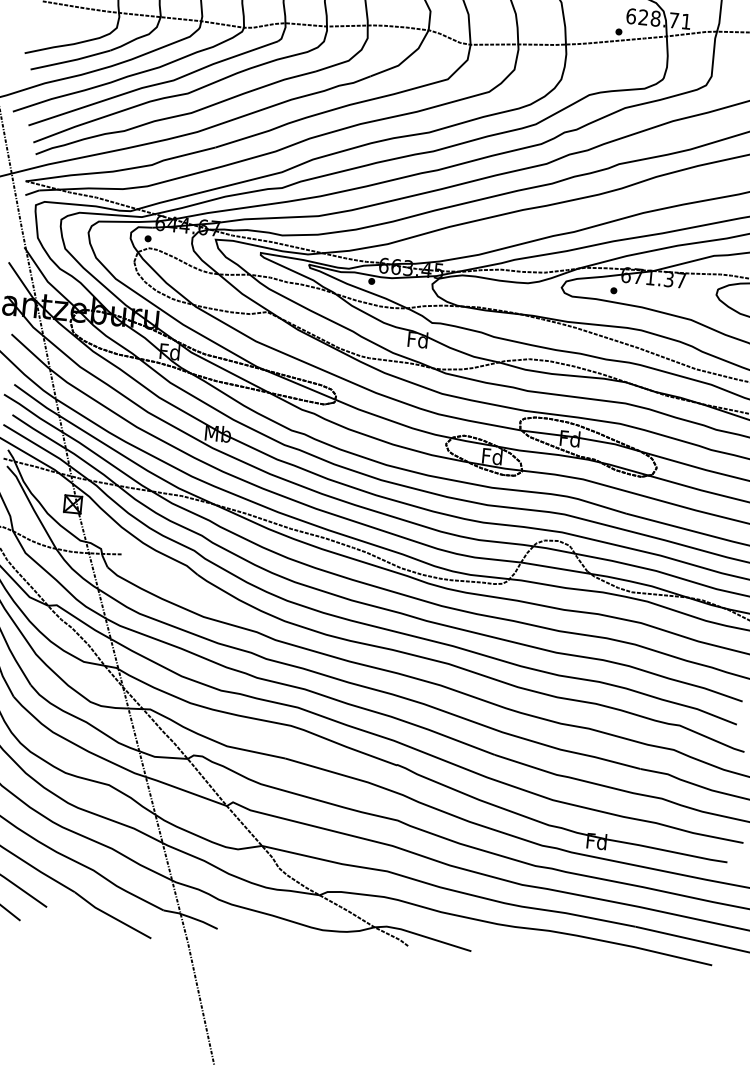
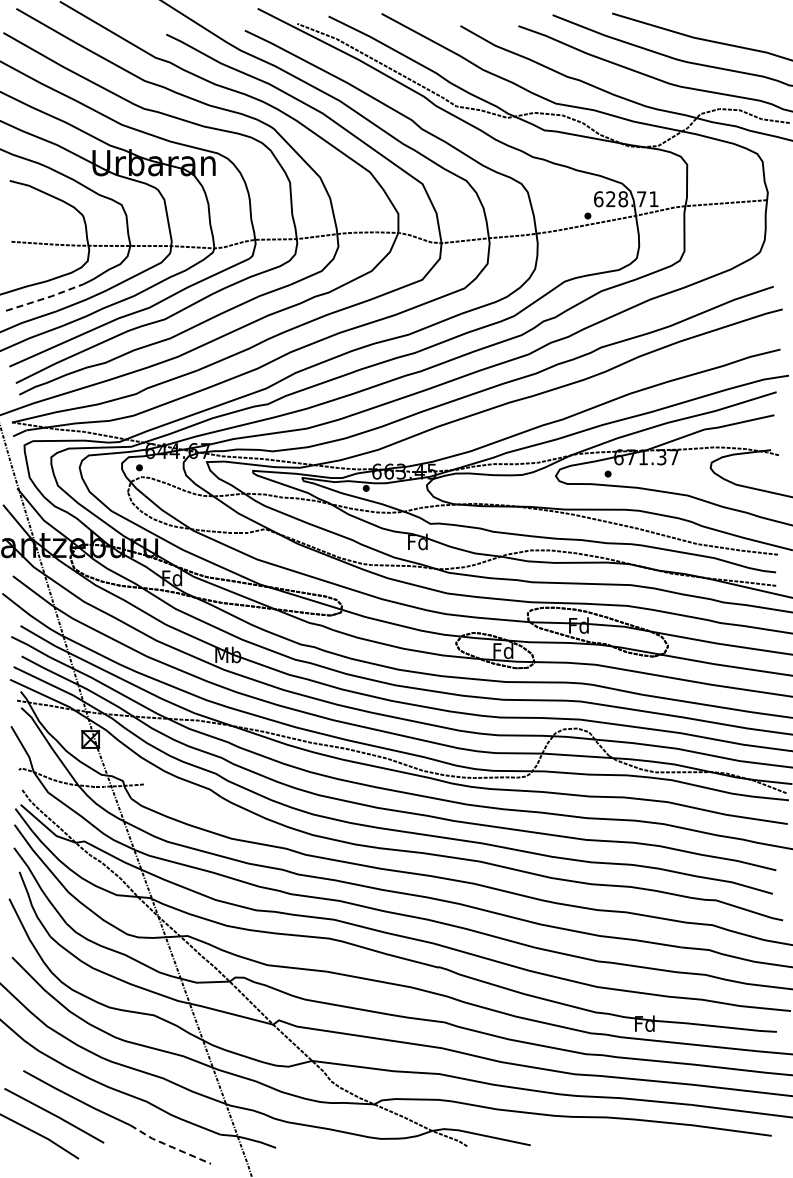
line: (71, 61) -> (45, 298), solid -> dashed
line: (111, 917) -> (169, 1146), solid -> dashed

